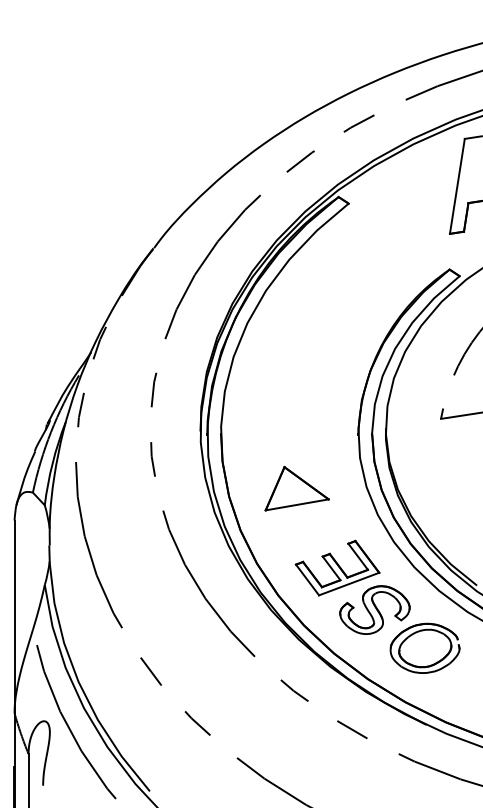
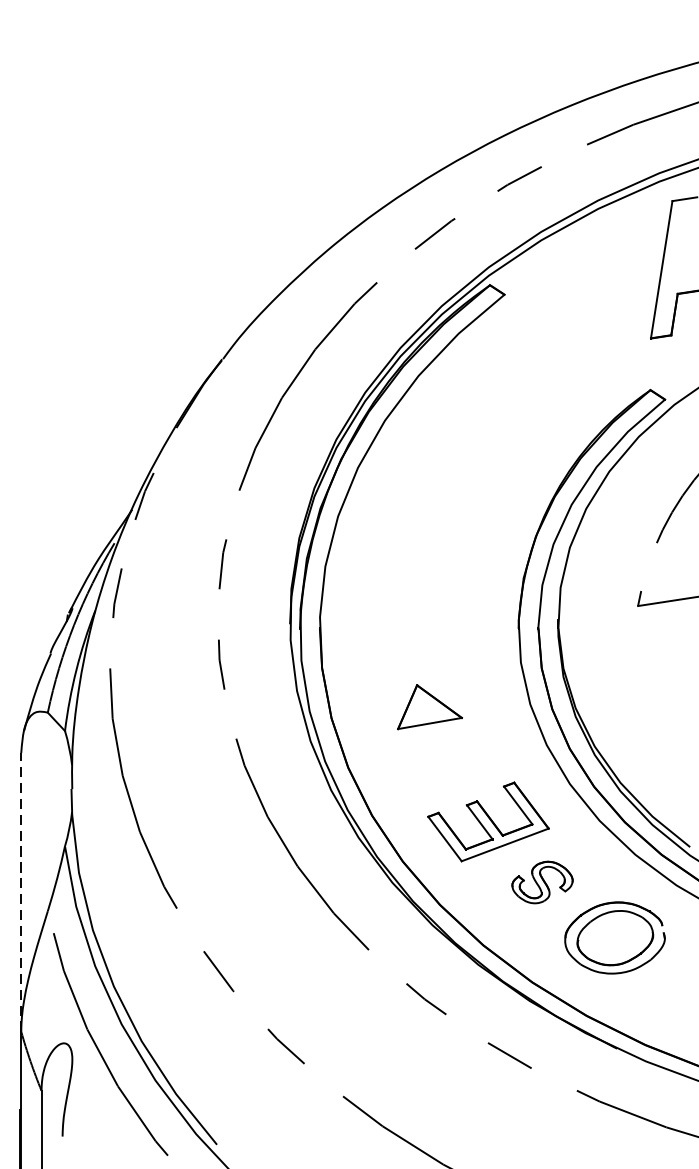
part: (296, 488) -> (429, 706), size x0.7
part: (374, 609) -> (541, 881), size x0.6
line: (14, 616) -> (21, 891), solid -> dashed

